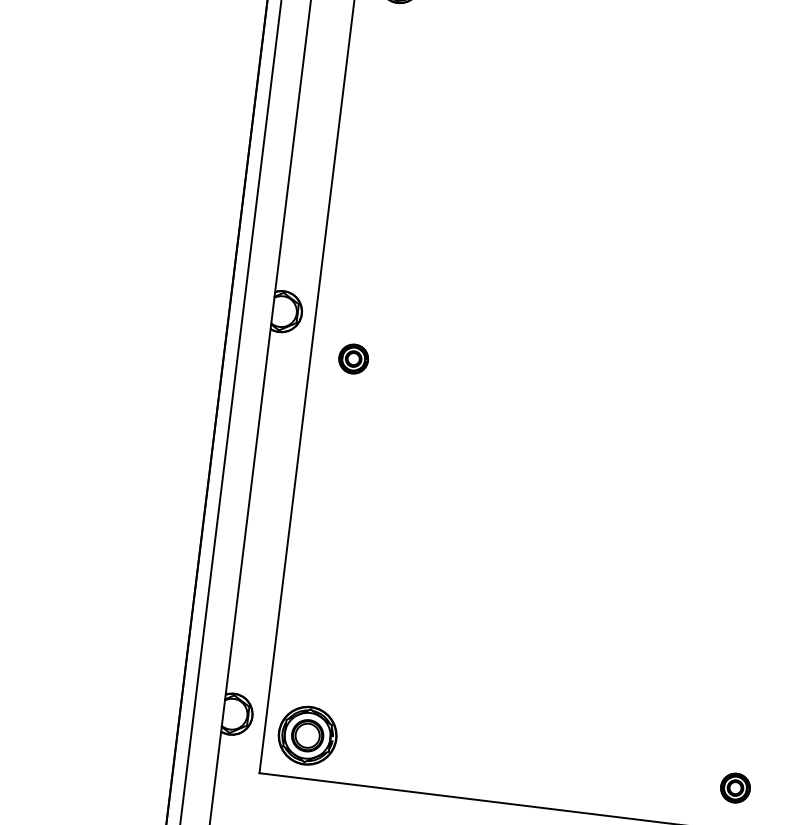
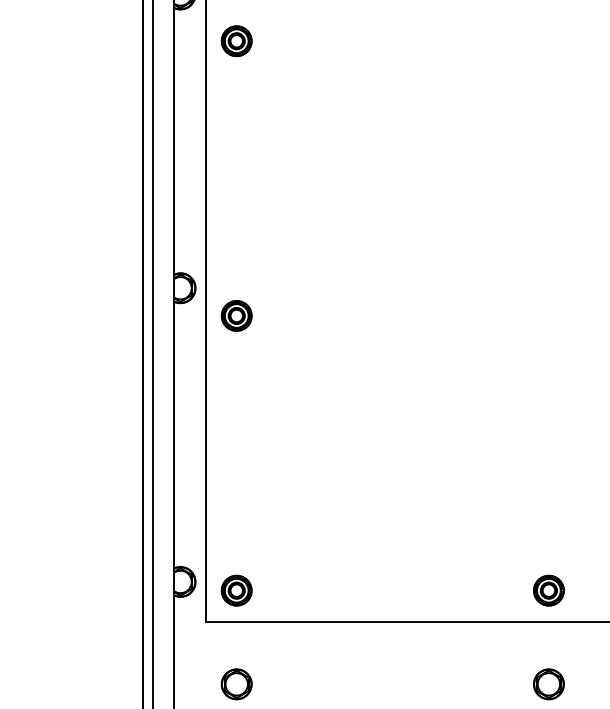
part: (353, 358) -> (236, 315), size x1.43
part: (307, 735) -> (236, 590), size x0.71
part: (734, 787) -> (548, 590), size x1.43

